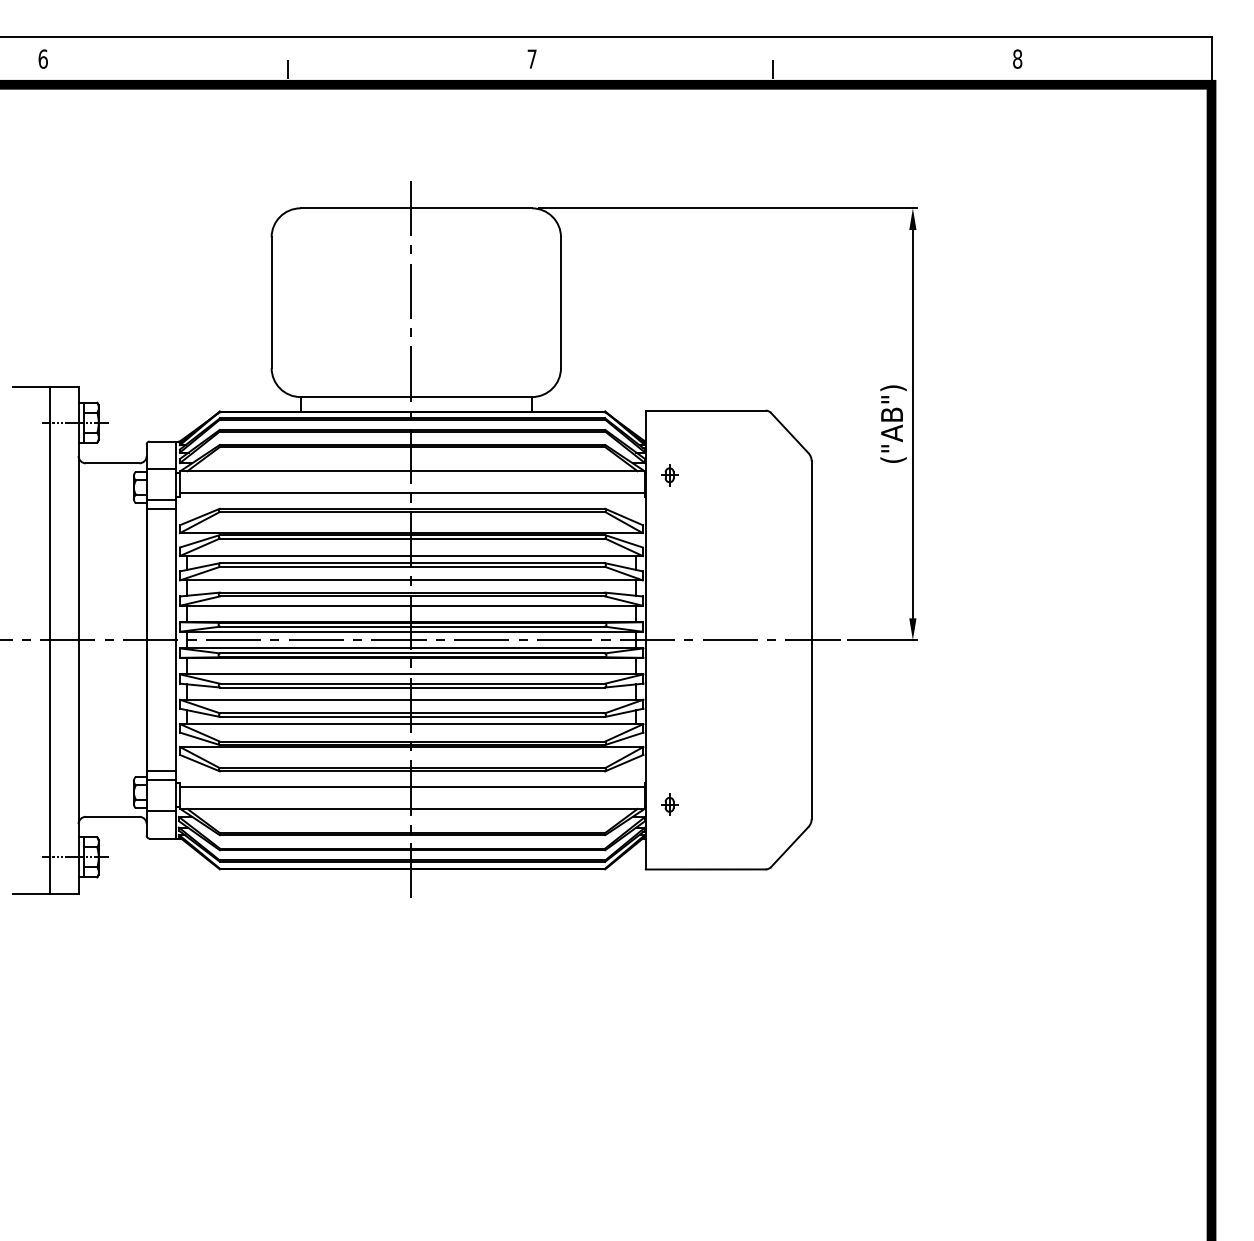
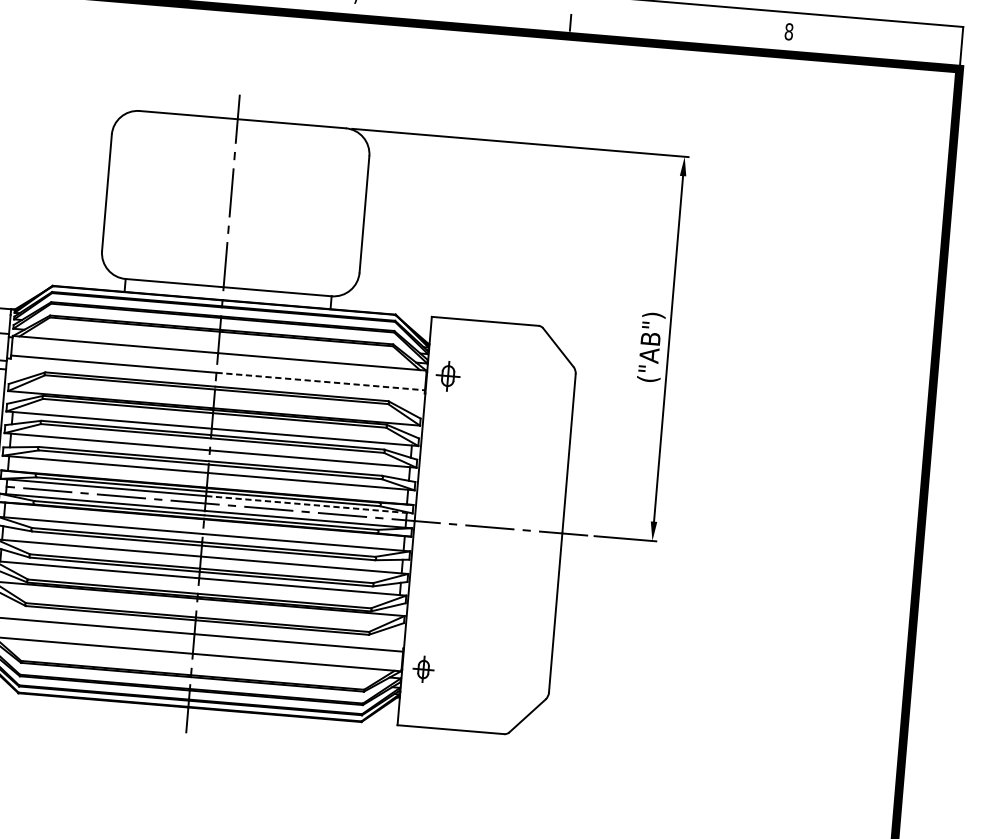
part: (669, 475) -> (448, 376), size x1.6
line: (528, 493) -> (321, 381), solid -> dashed
line: (527, 631) -> (310, 504), solid -> dashed
part: (669, 804) -> (423, 669), size x1.4

